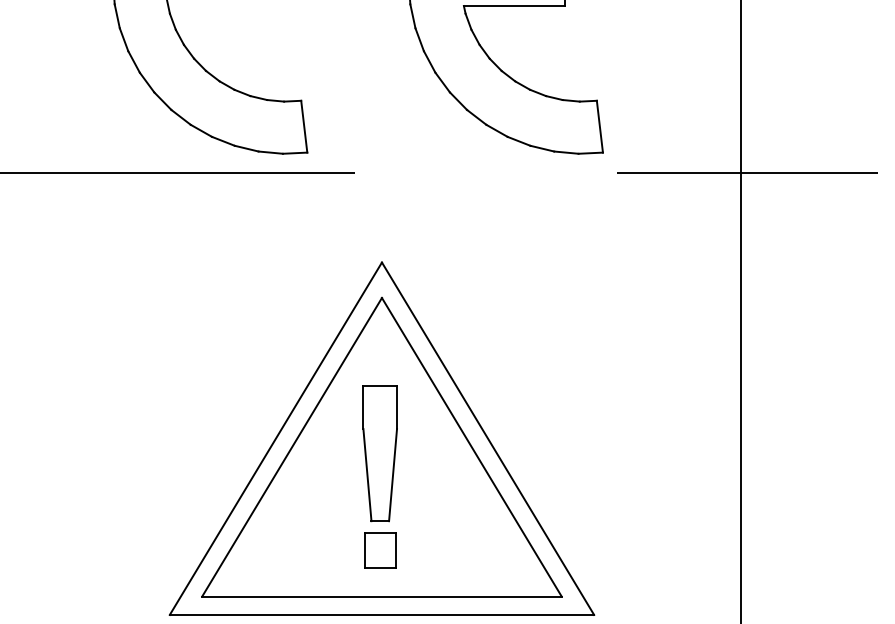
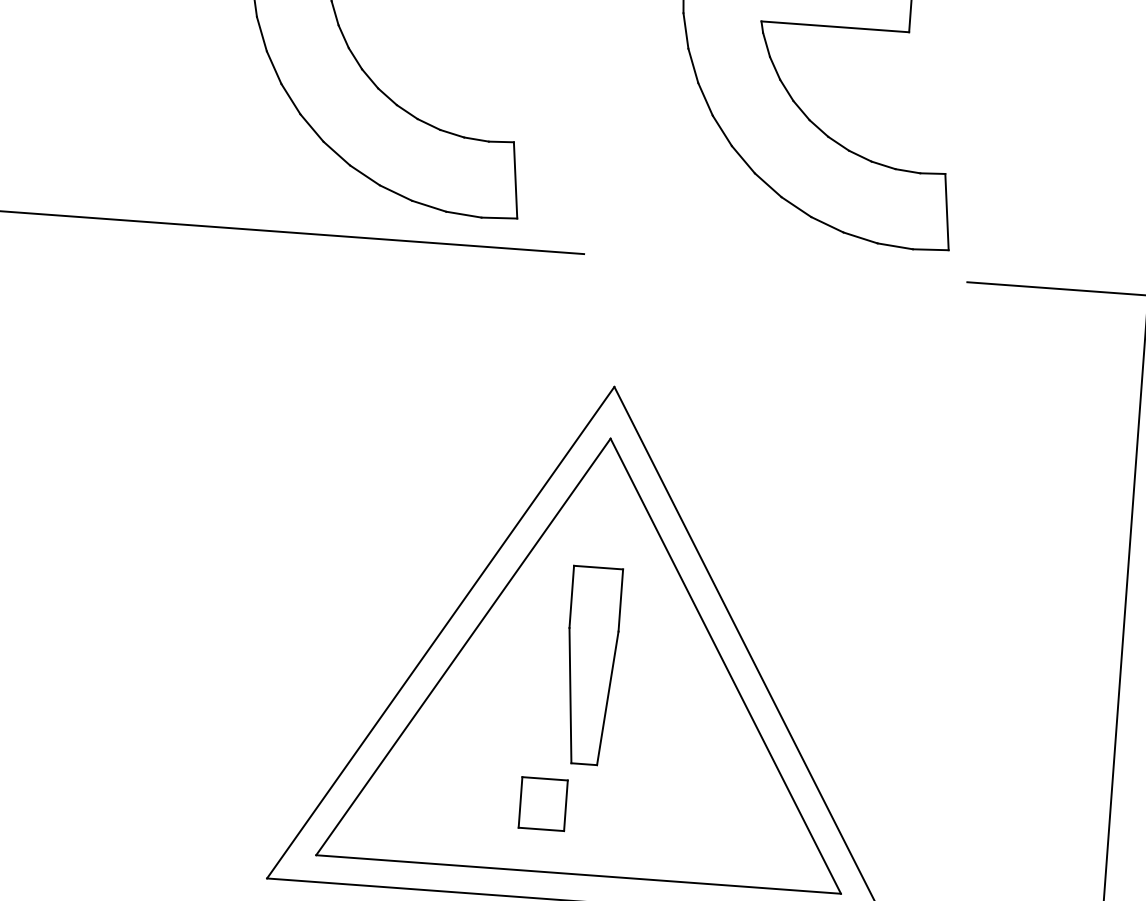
part: (380, 550) -> (543, 804), moved

